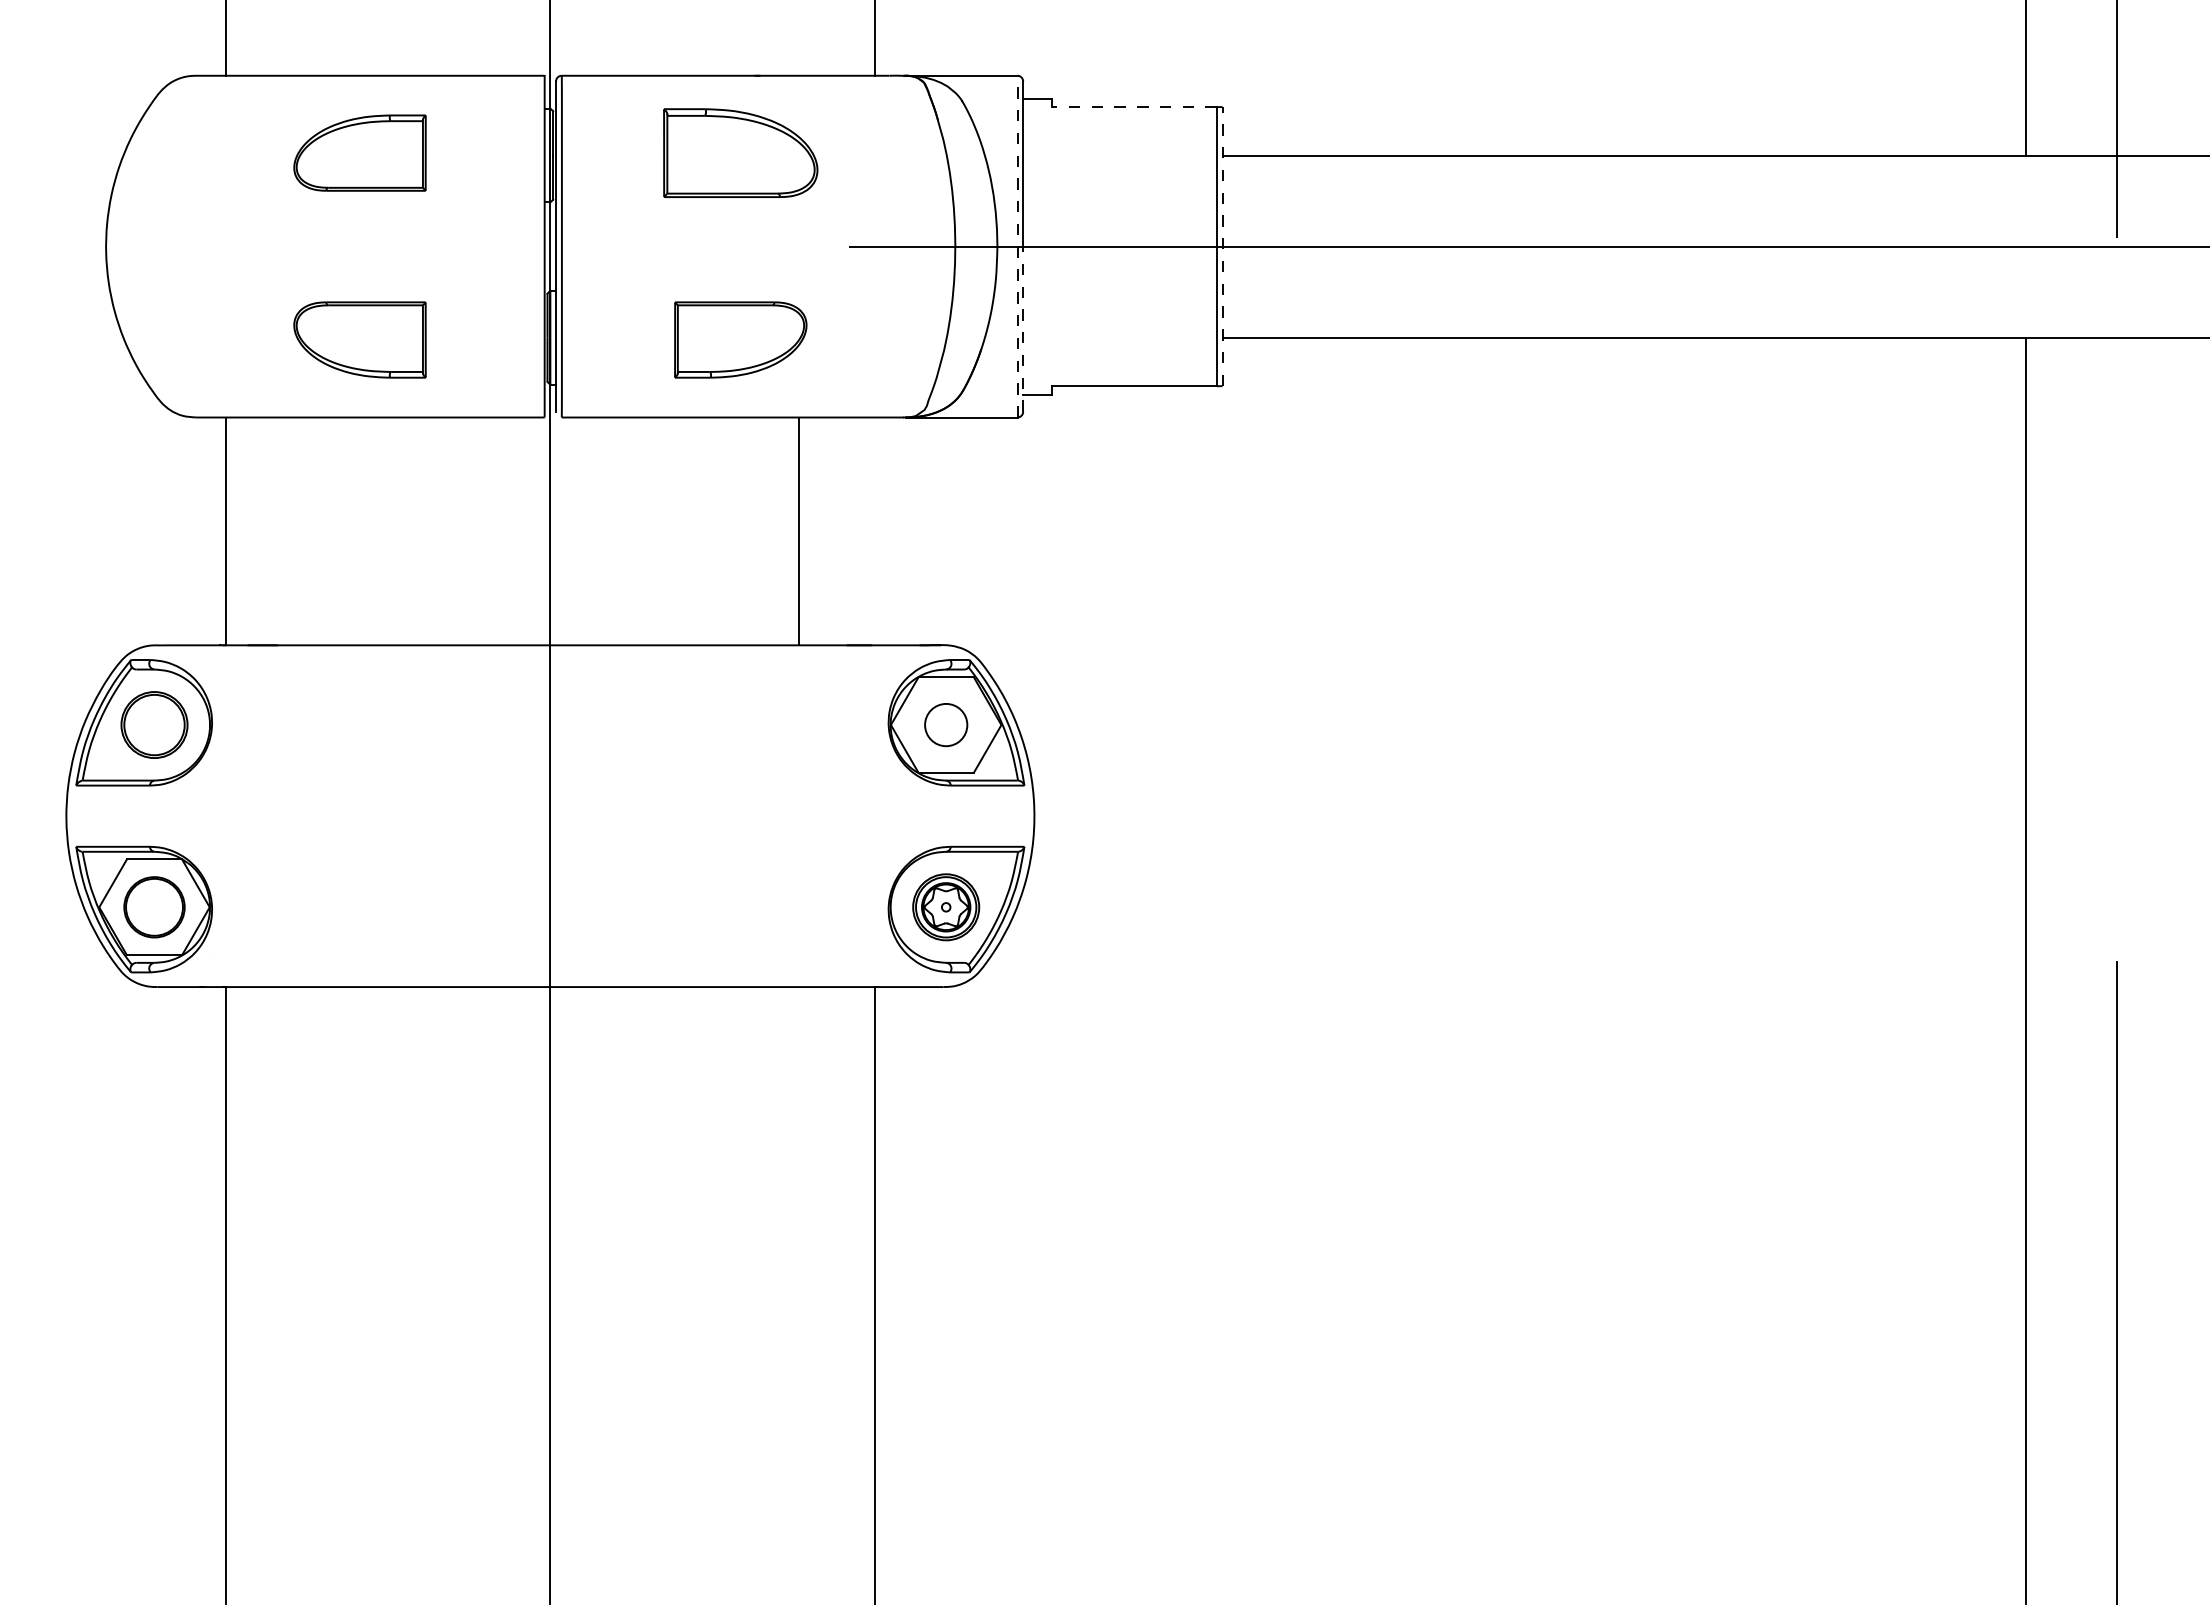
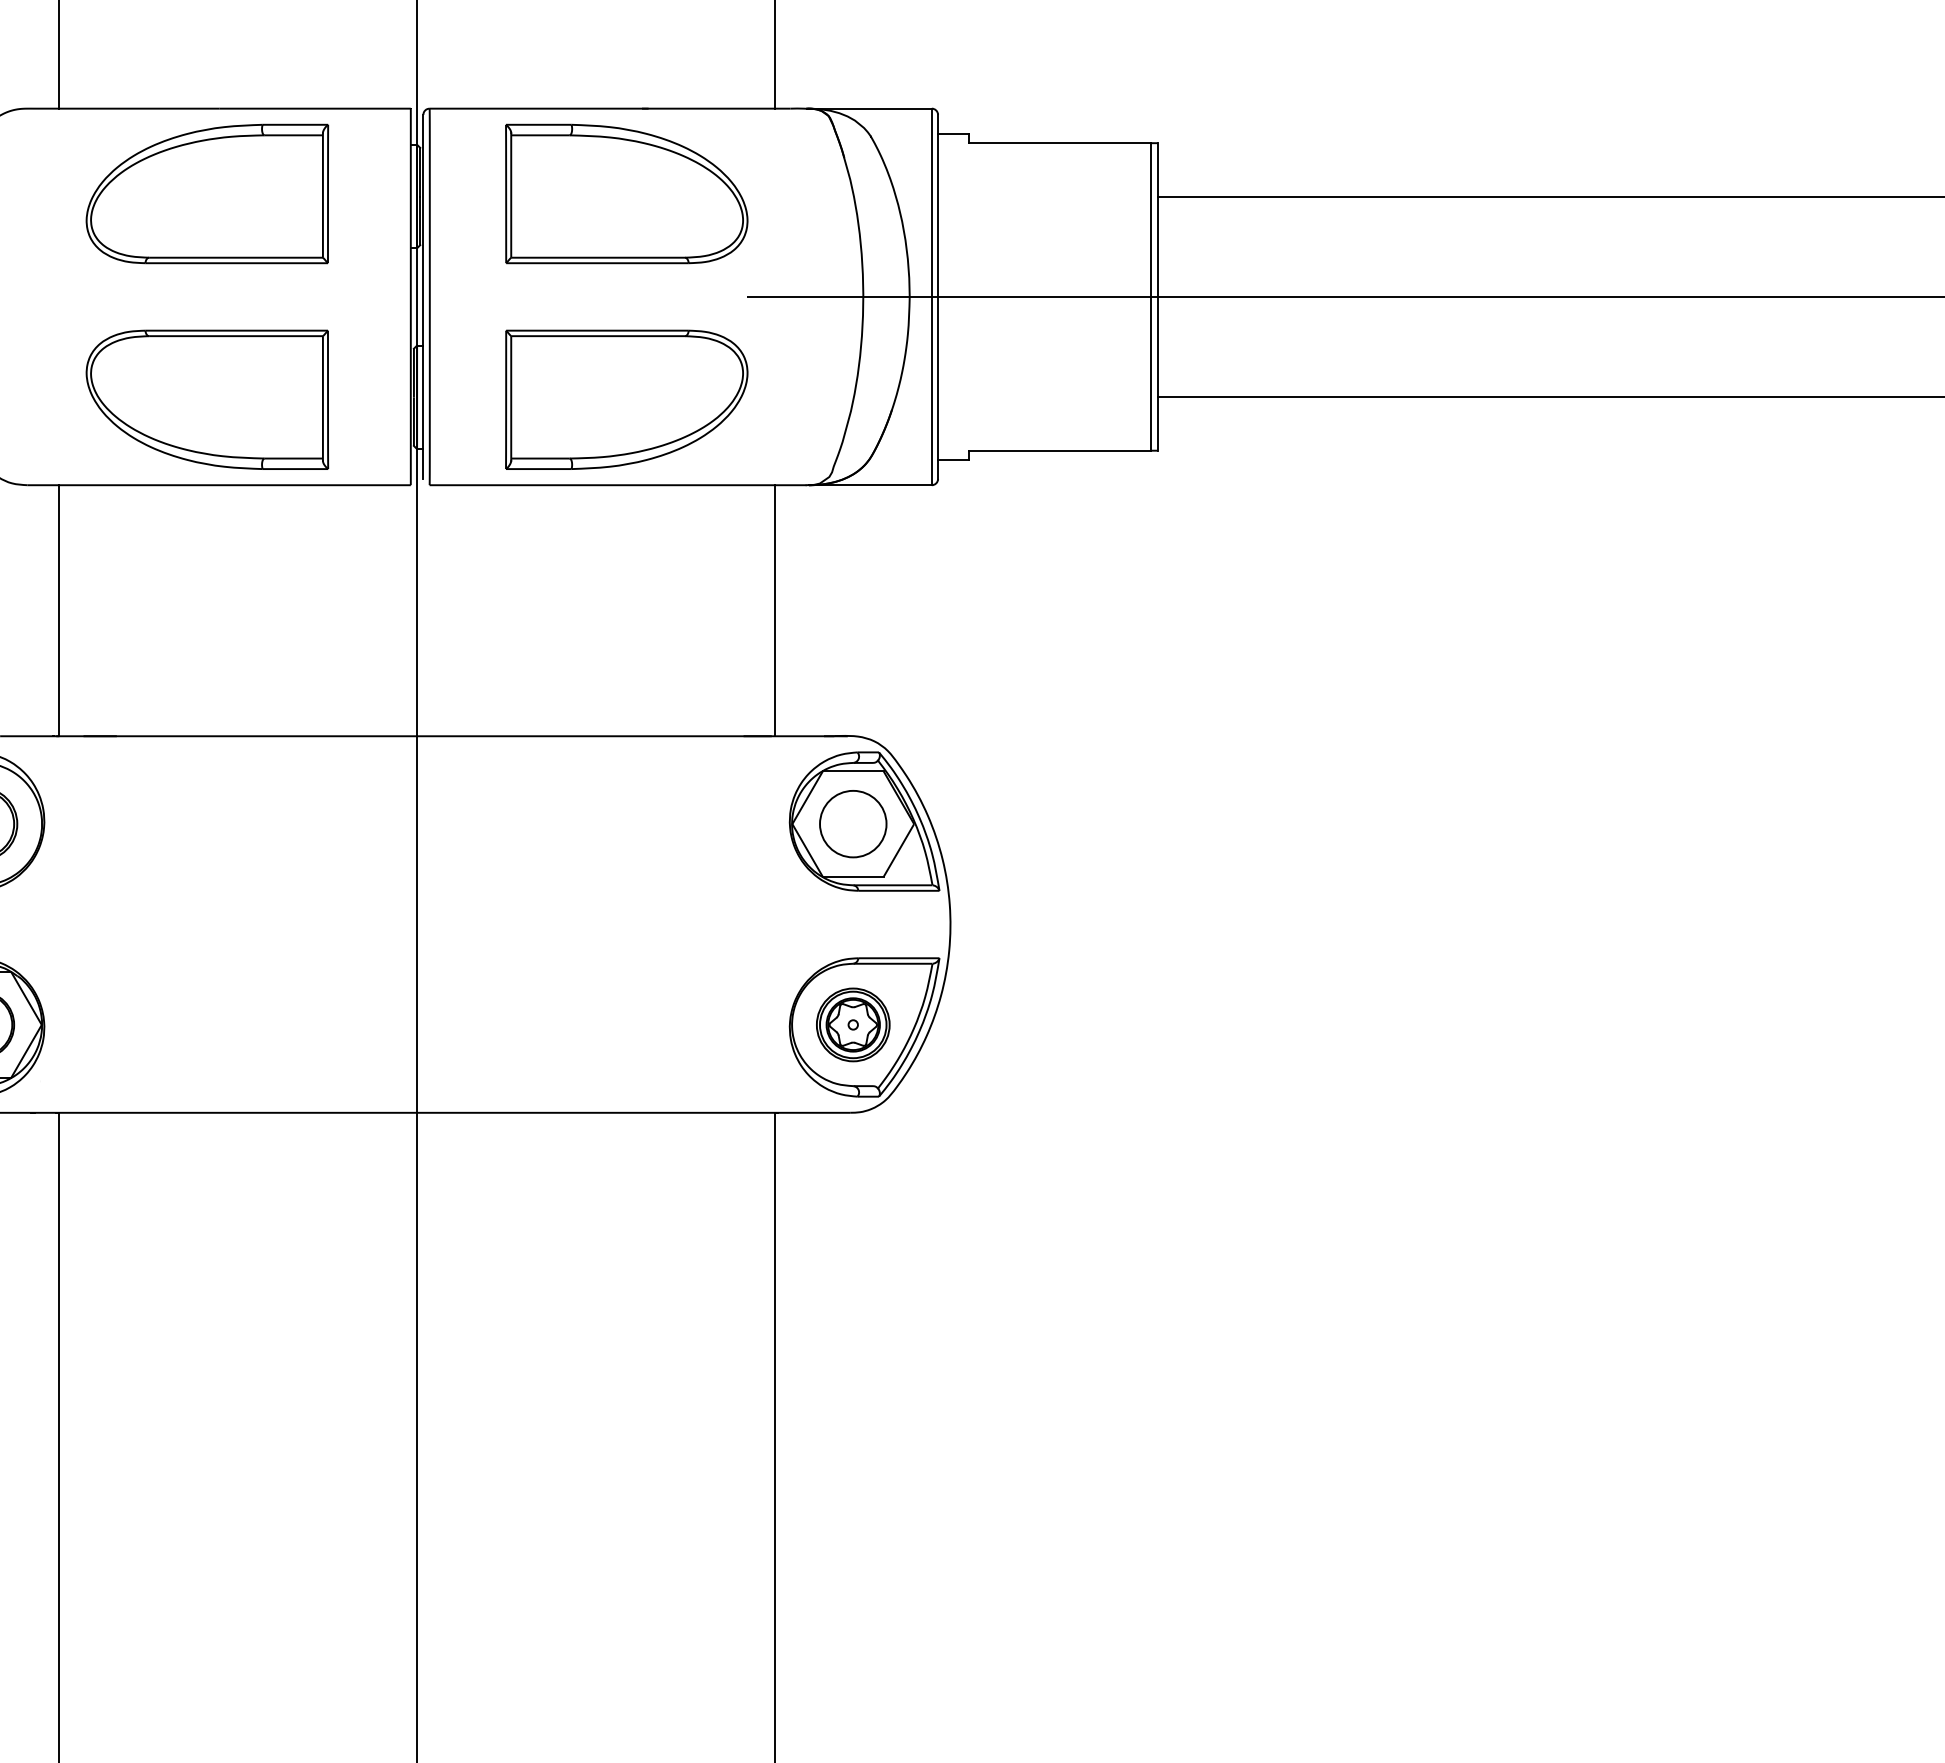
line: (1134, 107) -> (1060, 143), dashed -> solid
part: (359, 152) -> (206, 193), size x1.67
part: (740, 152) -> (626, 193), size x1.43
line: (1017, 246) -> (931, 296), dashed -> solid
line: (1222, 246) -> (1157, 296), dashed -> solid
line: (1023, 329) -> (938, 388), dashed -> solid
part: (359, 339) -> (206, 399), size x1.67
part: (740, 339) -> (626, 399), size x1.67
line: (799, 531) -> (775, 610), moved
circle: (946, 724) -> (853, 823), size x1.43

